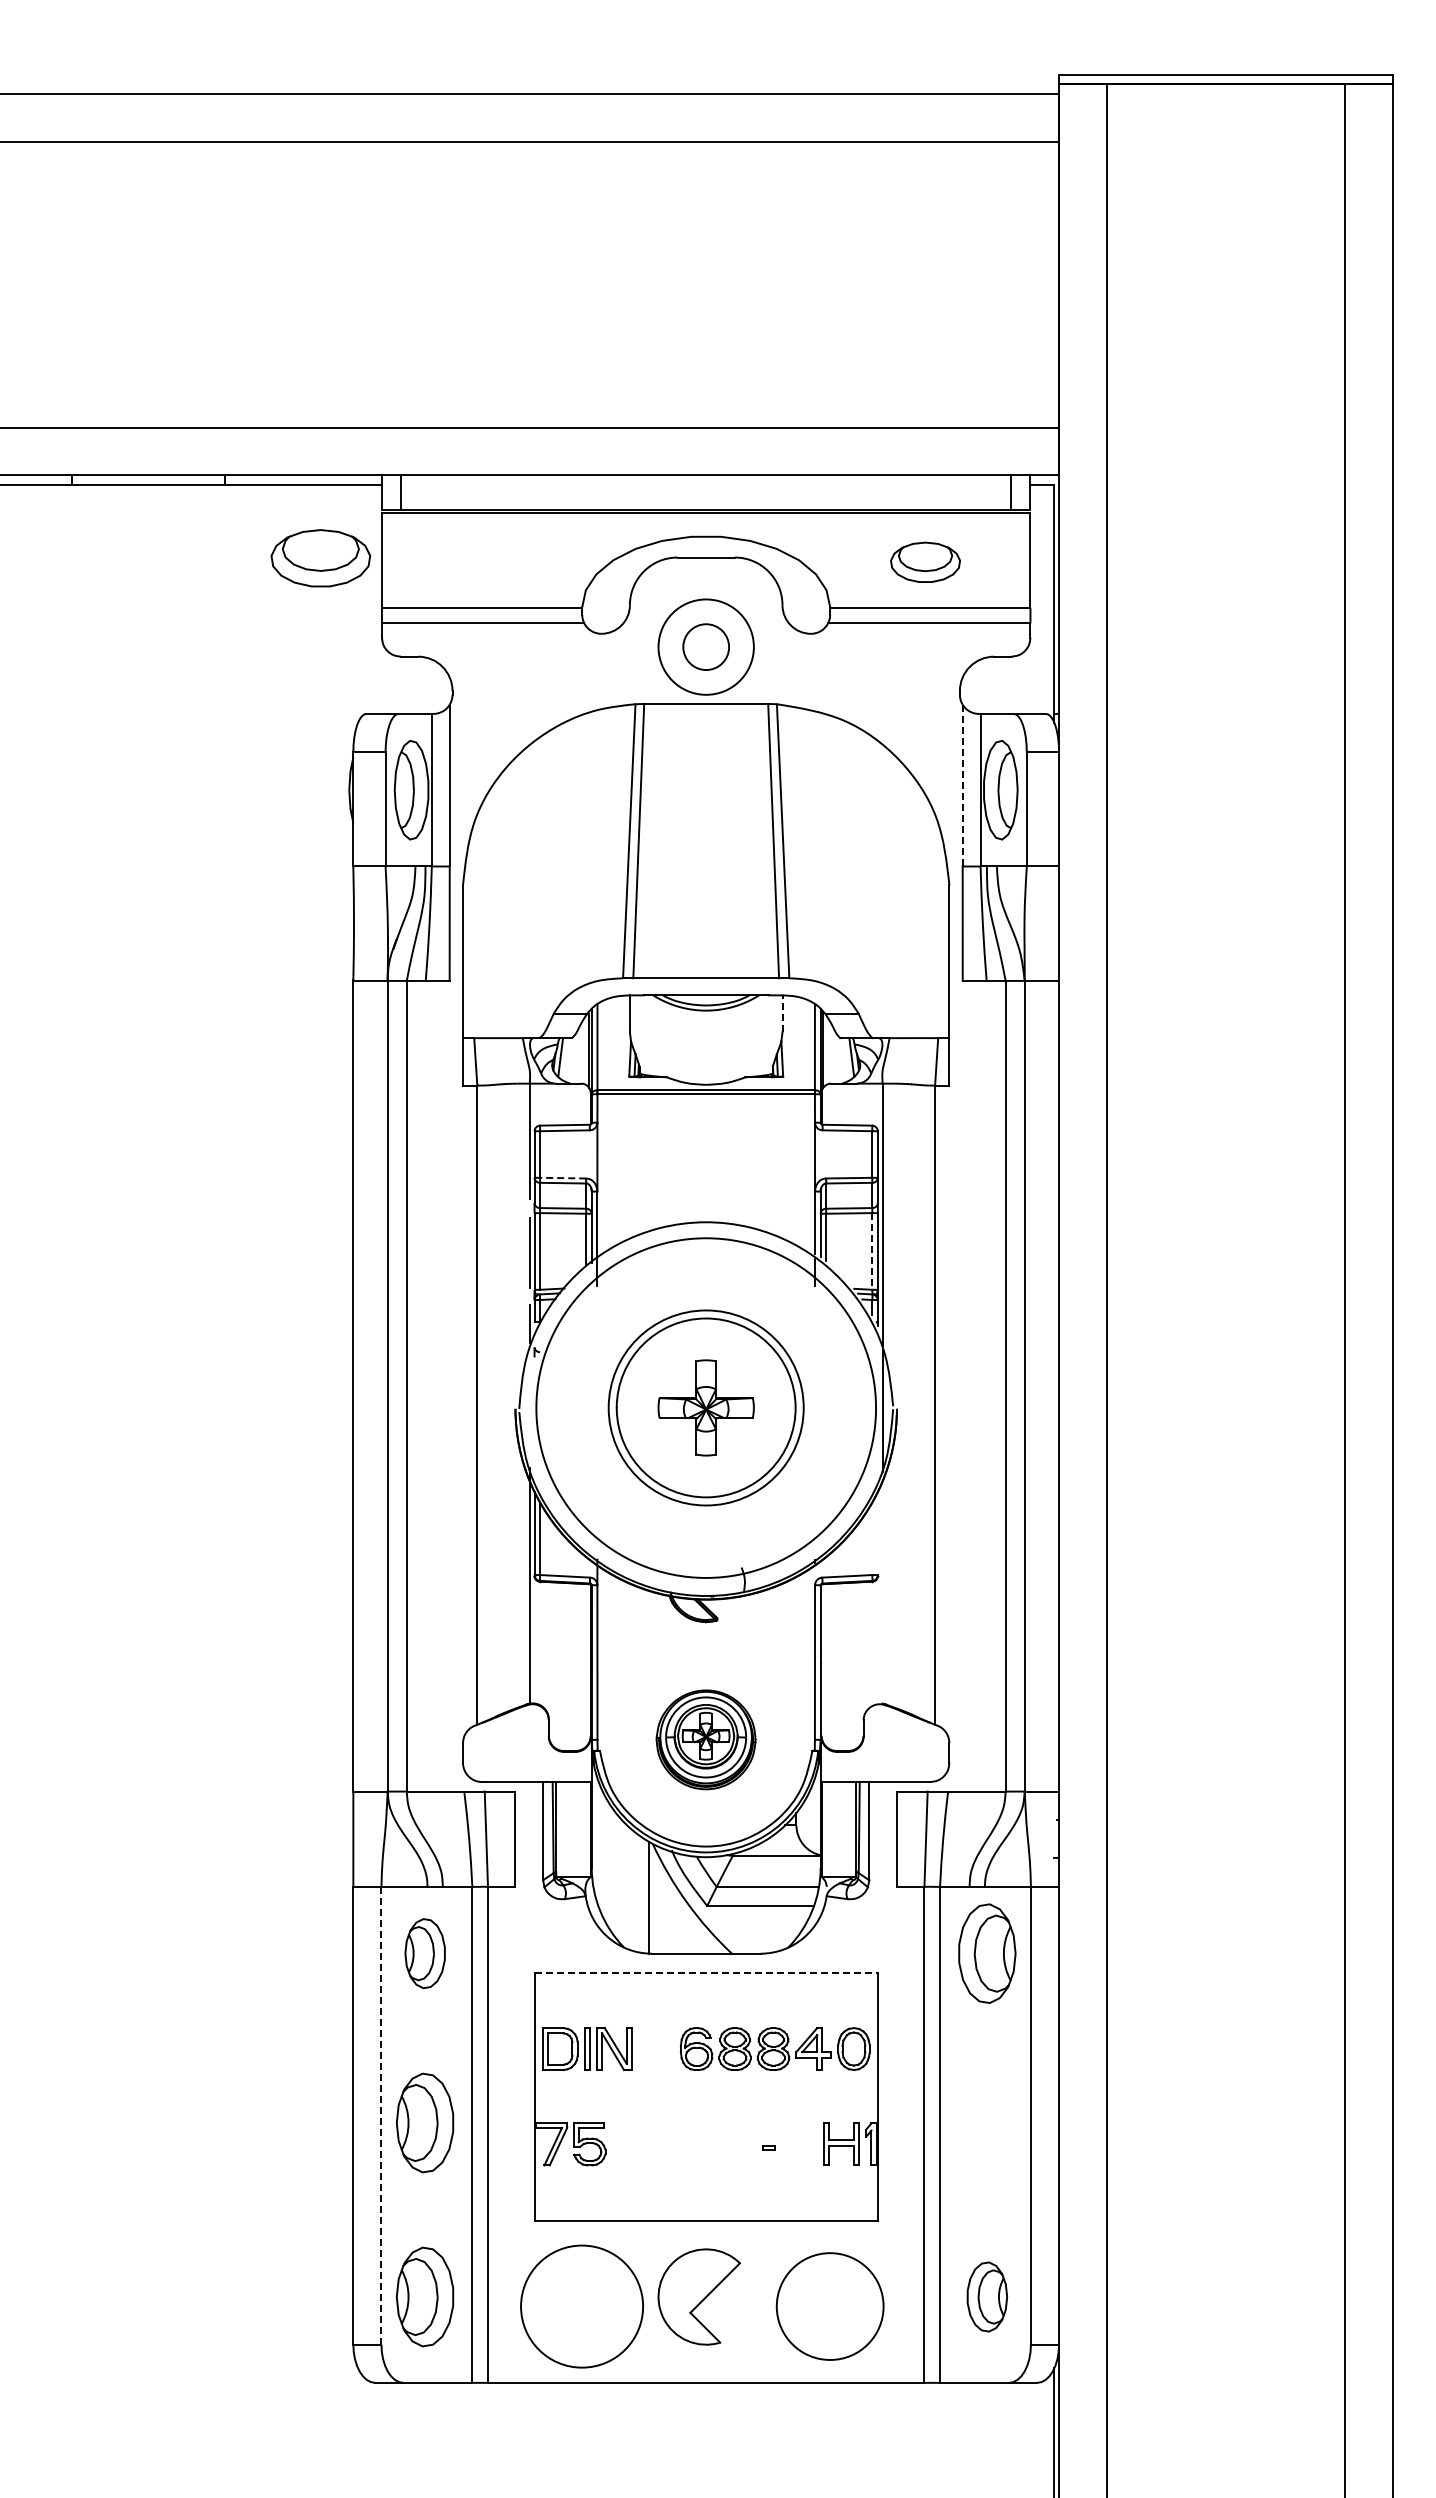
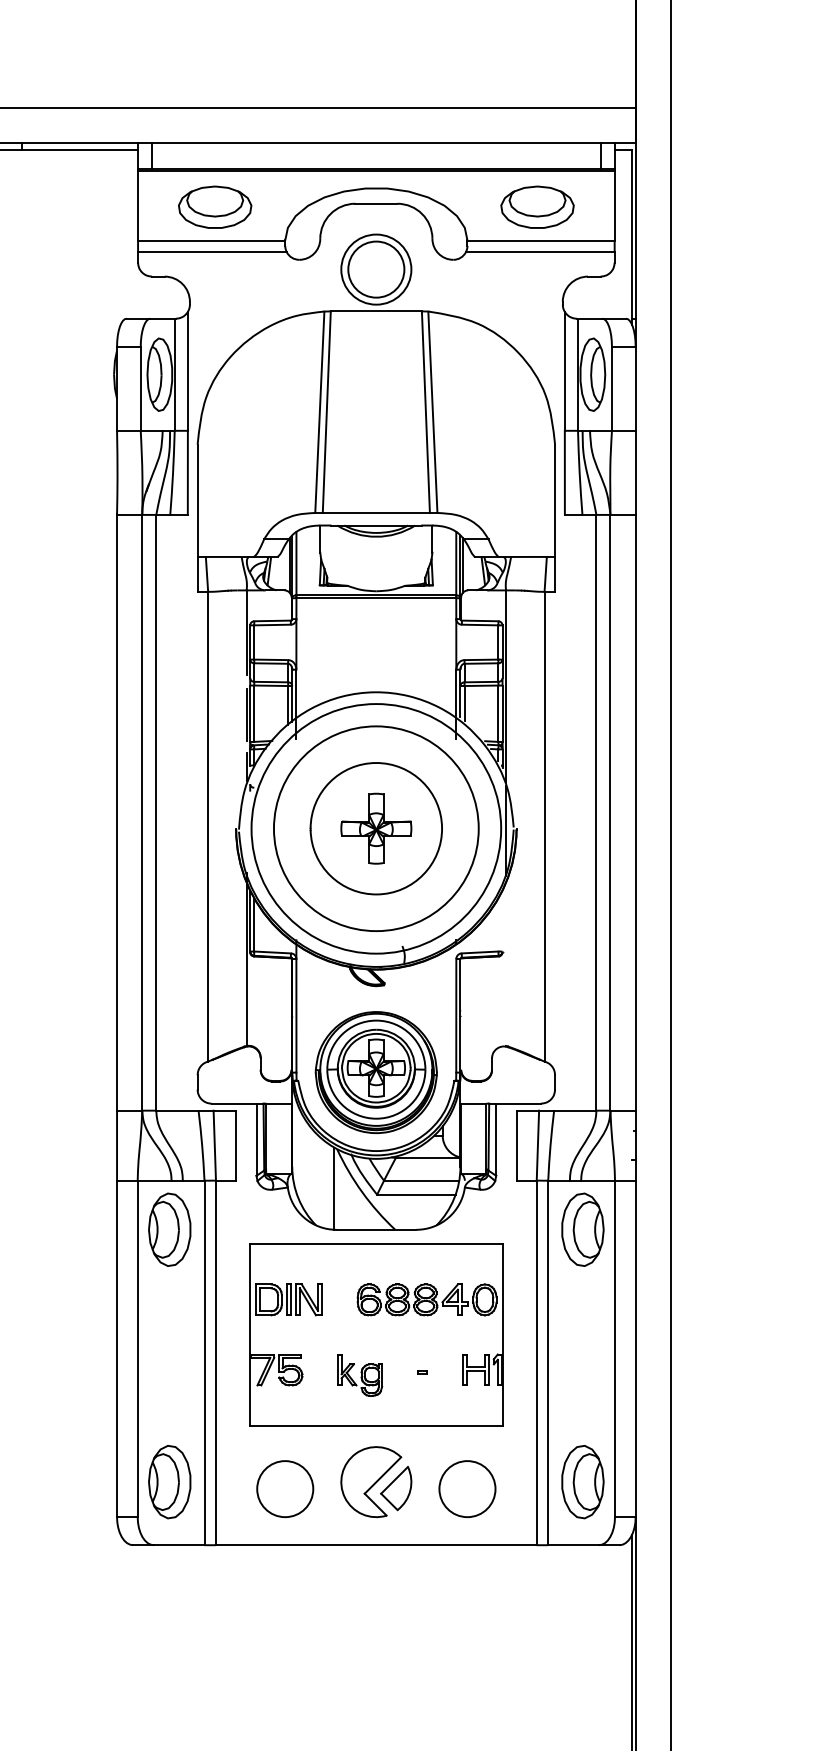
part: (320, 558) -> (214, 207), moved
part: (925, 562) -> (537, 207), size x1.43
circle: (706, 647) -> (376, 269), size x1.67
line: (962, 785) -> (564, 371), dashed -> solid
line: (782, 1013) -> (432, 538), dashed -> solid
line: (562, 1178) -> (270, 660), dashed -> solid
line: (872, 1251) -> (498, 713), dashed -> solid
circle: (705, 1407) -> (375, 828), size x1.43
part: (705, 1739) -> (375, 1072), size x1.67
part: (425, 1953) -> (170, 1229), size x1.43
line: (706, 1972) -> (376, 1243), dashed -> solid
line: (381, 2115) -> (137, 1348), dashed -> solid
part: (425, 2122) -> (170, 1353), removed
part: (684, 2151) -> (360, 1375), added
part: (987, 2296) -> (583, 1481), size x1.43
part: (732, 2305) -> (395, 1488), added
circle: (582, 2306) -> (285, 1489), size x0.62
circle: (830, 2306) -> (467, 1489), size x0.71

